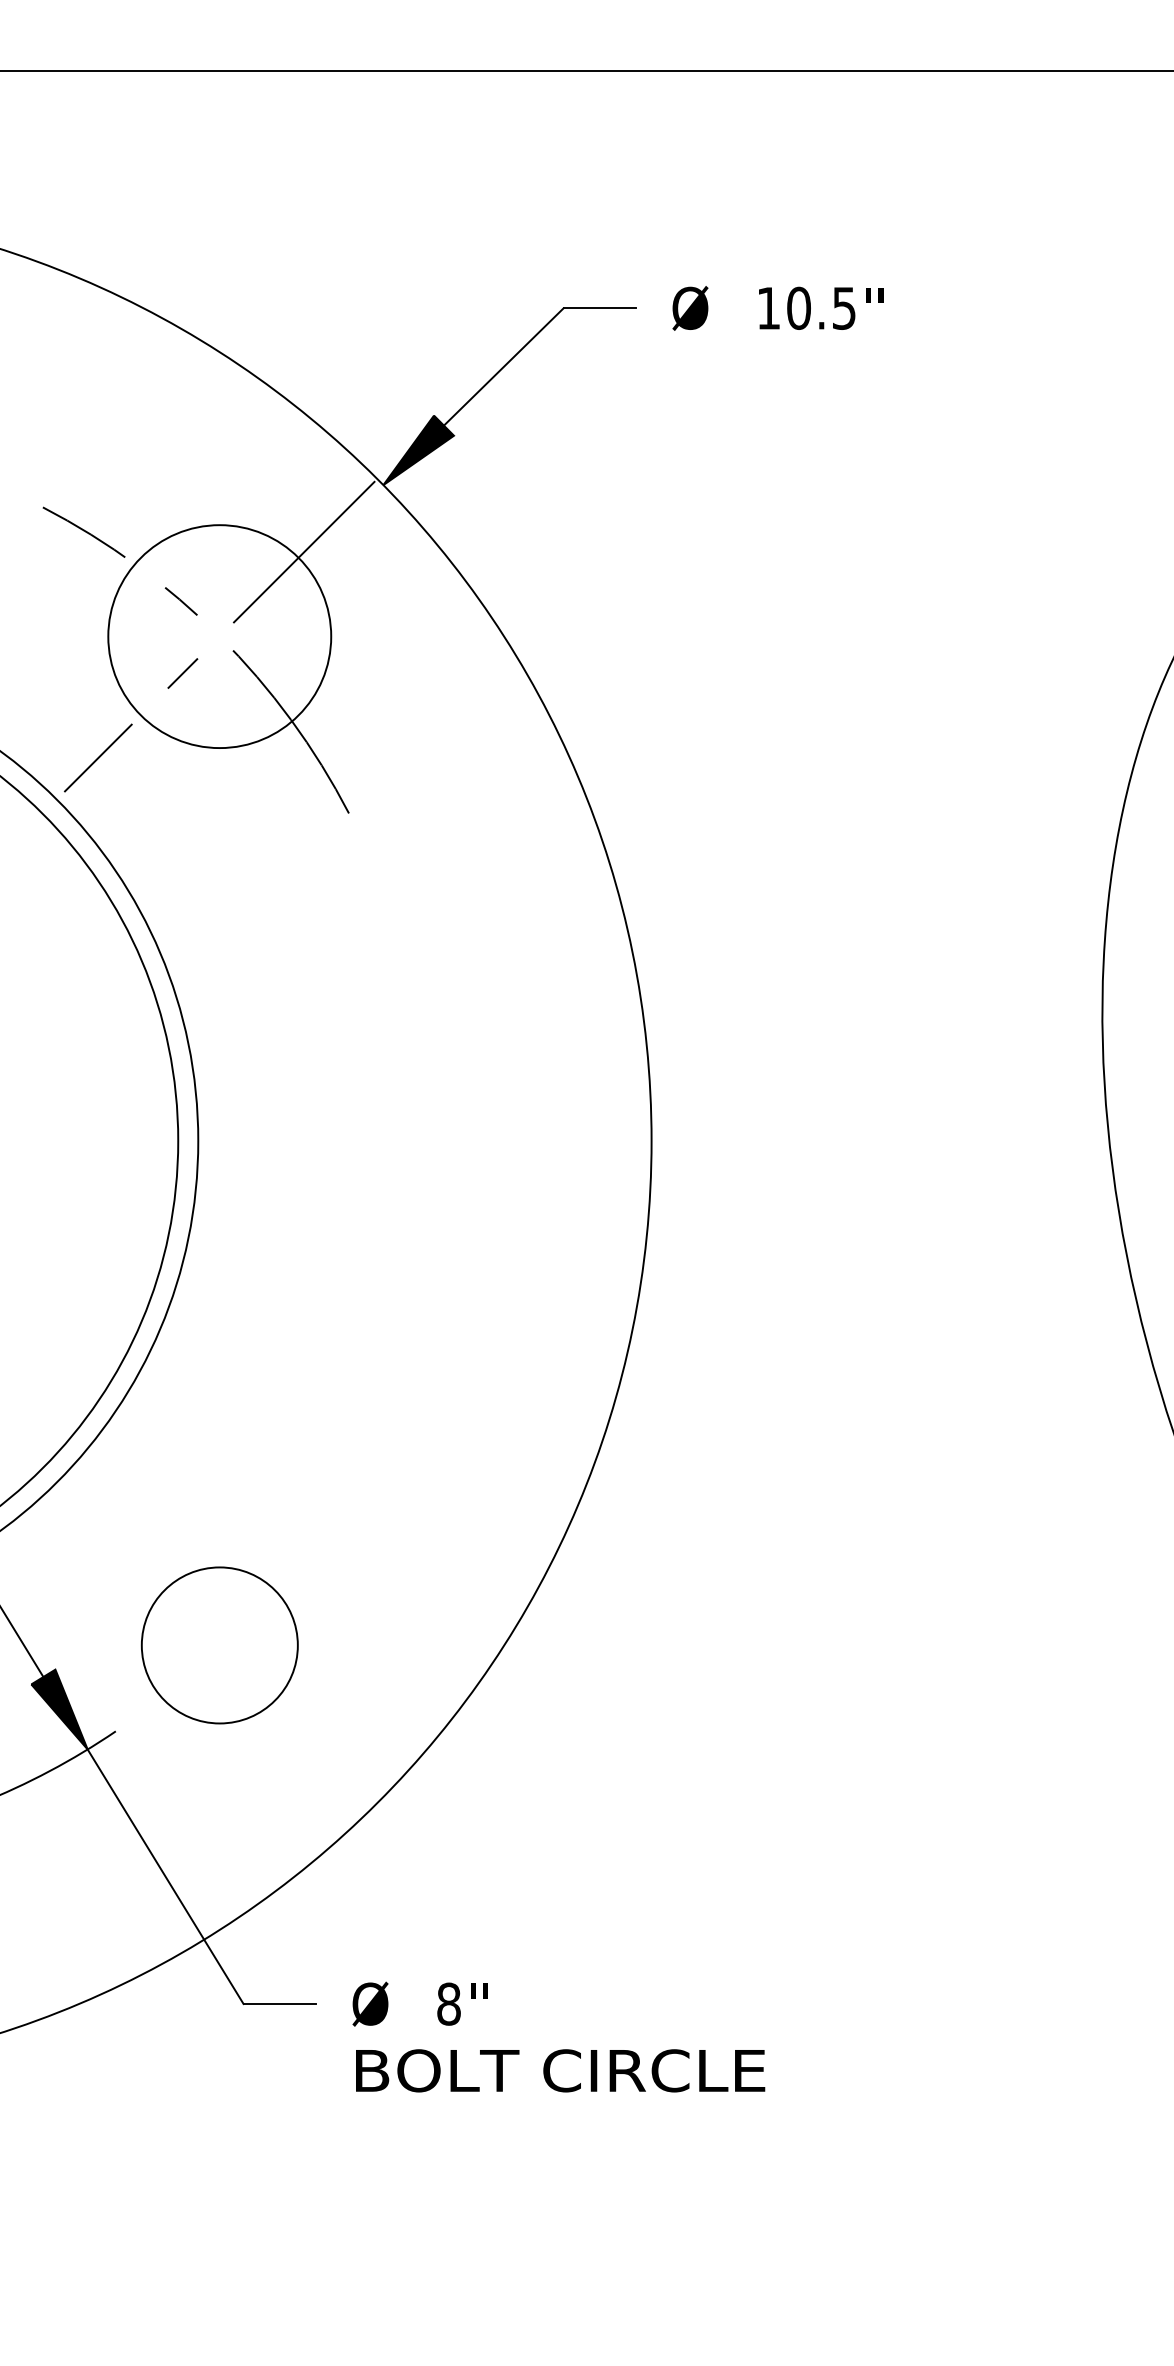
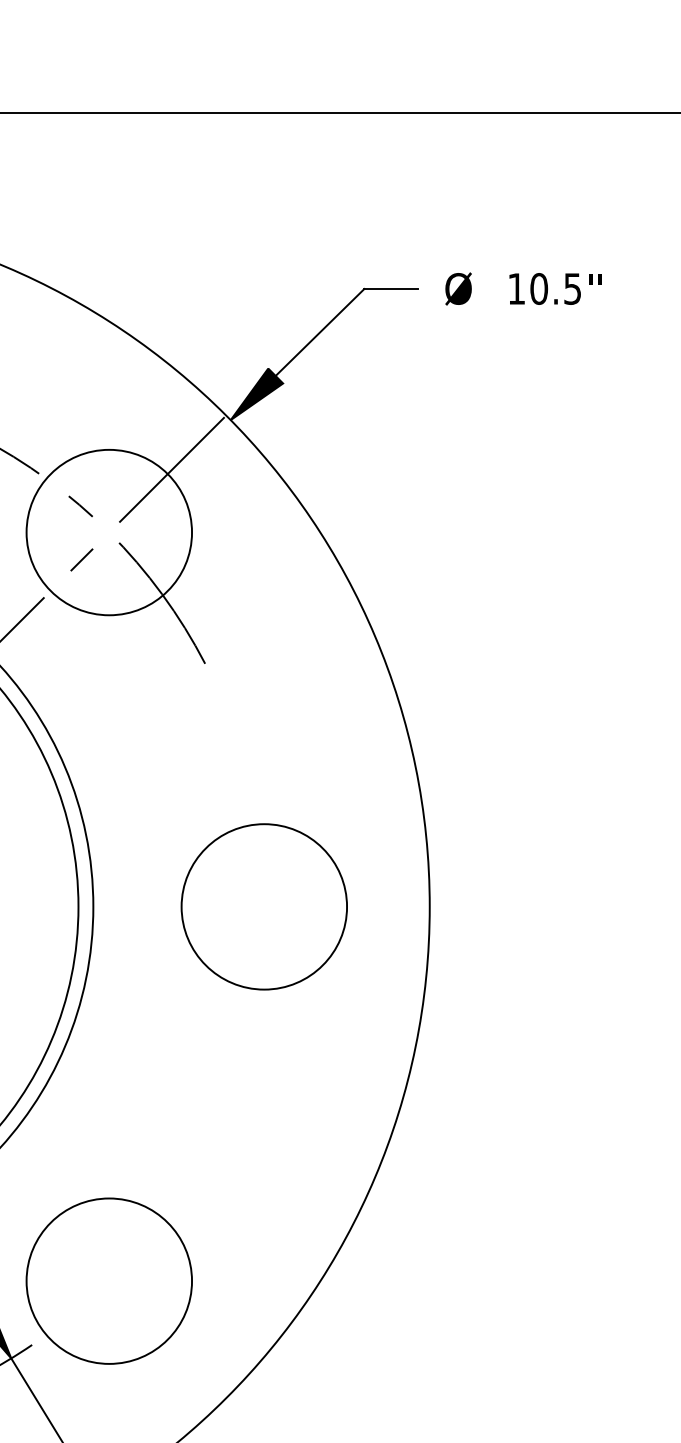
circle: (428, 1140) -> (264, 906), added
circle: (219, 1645) -> (109, 1281), size x1.43

